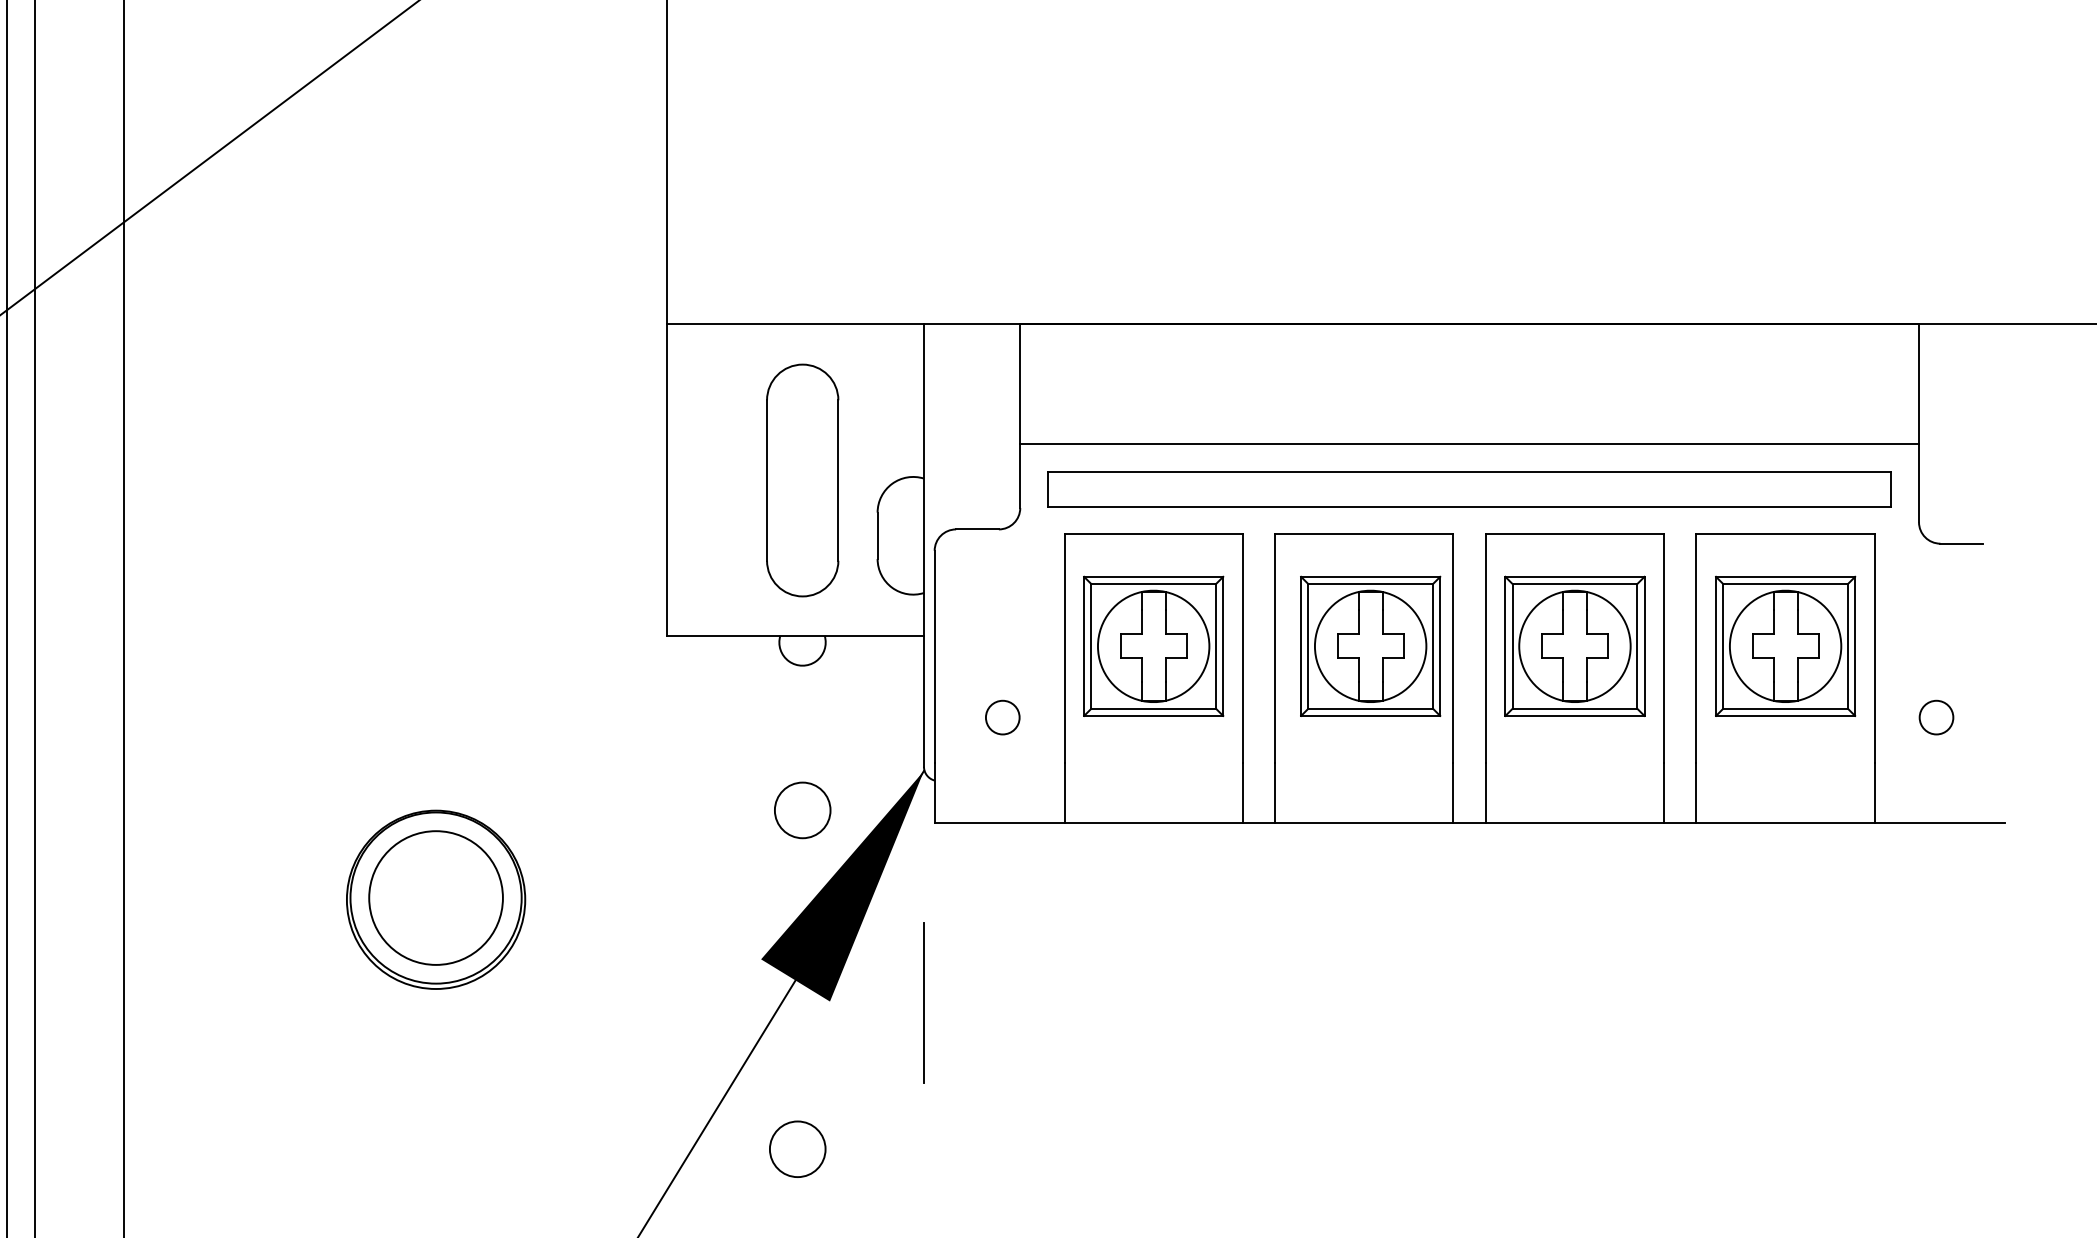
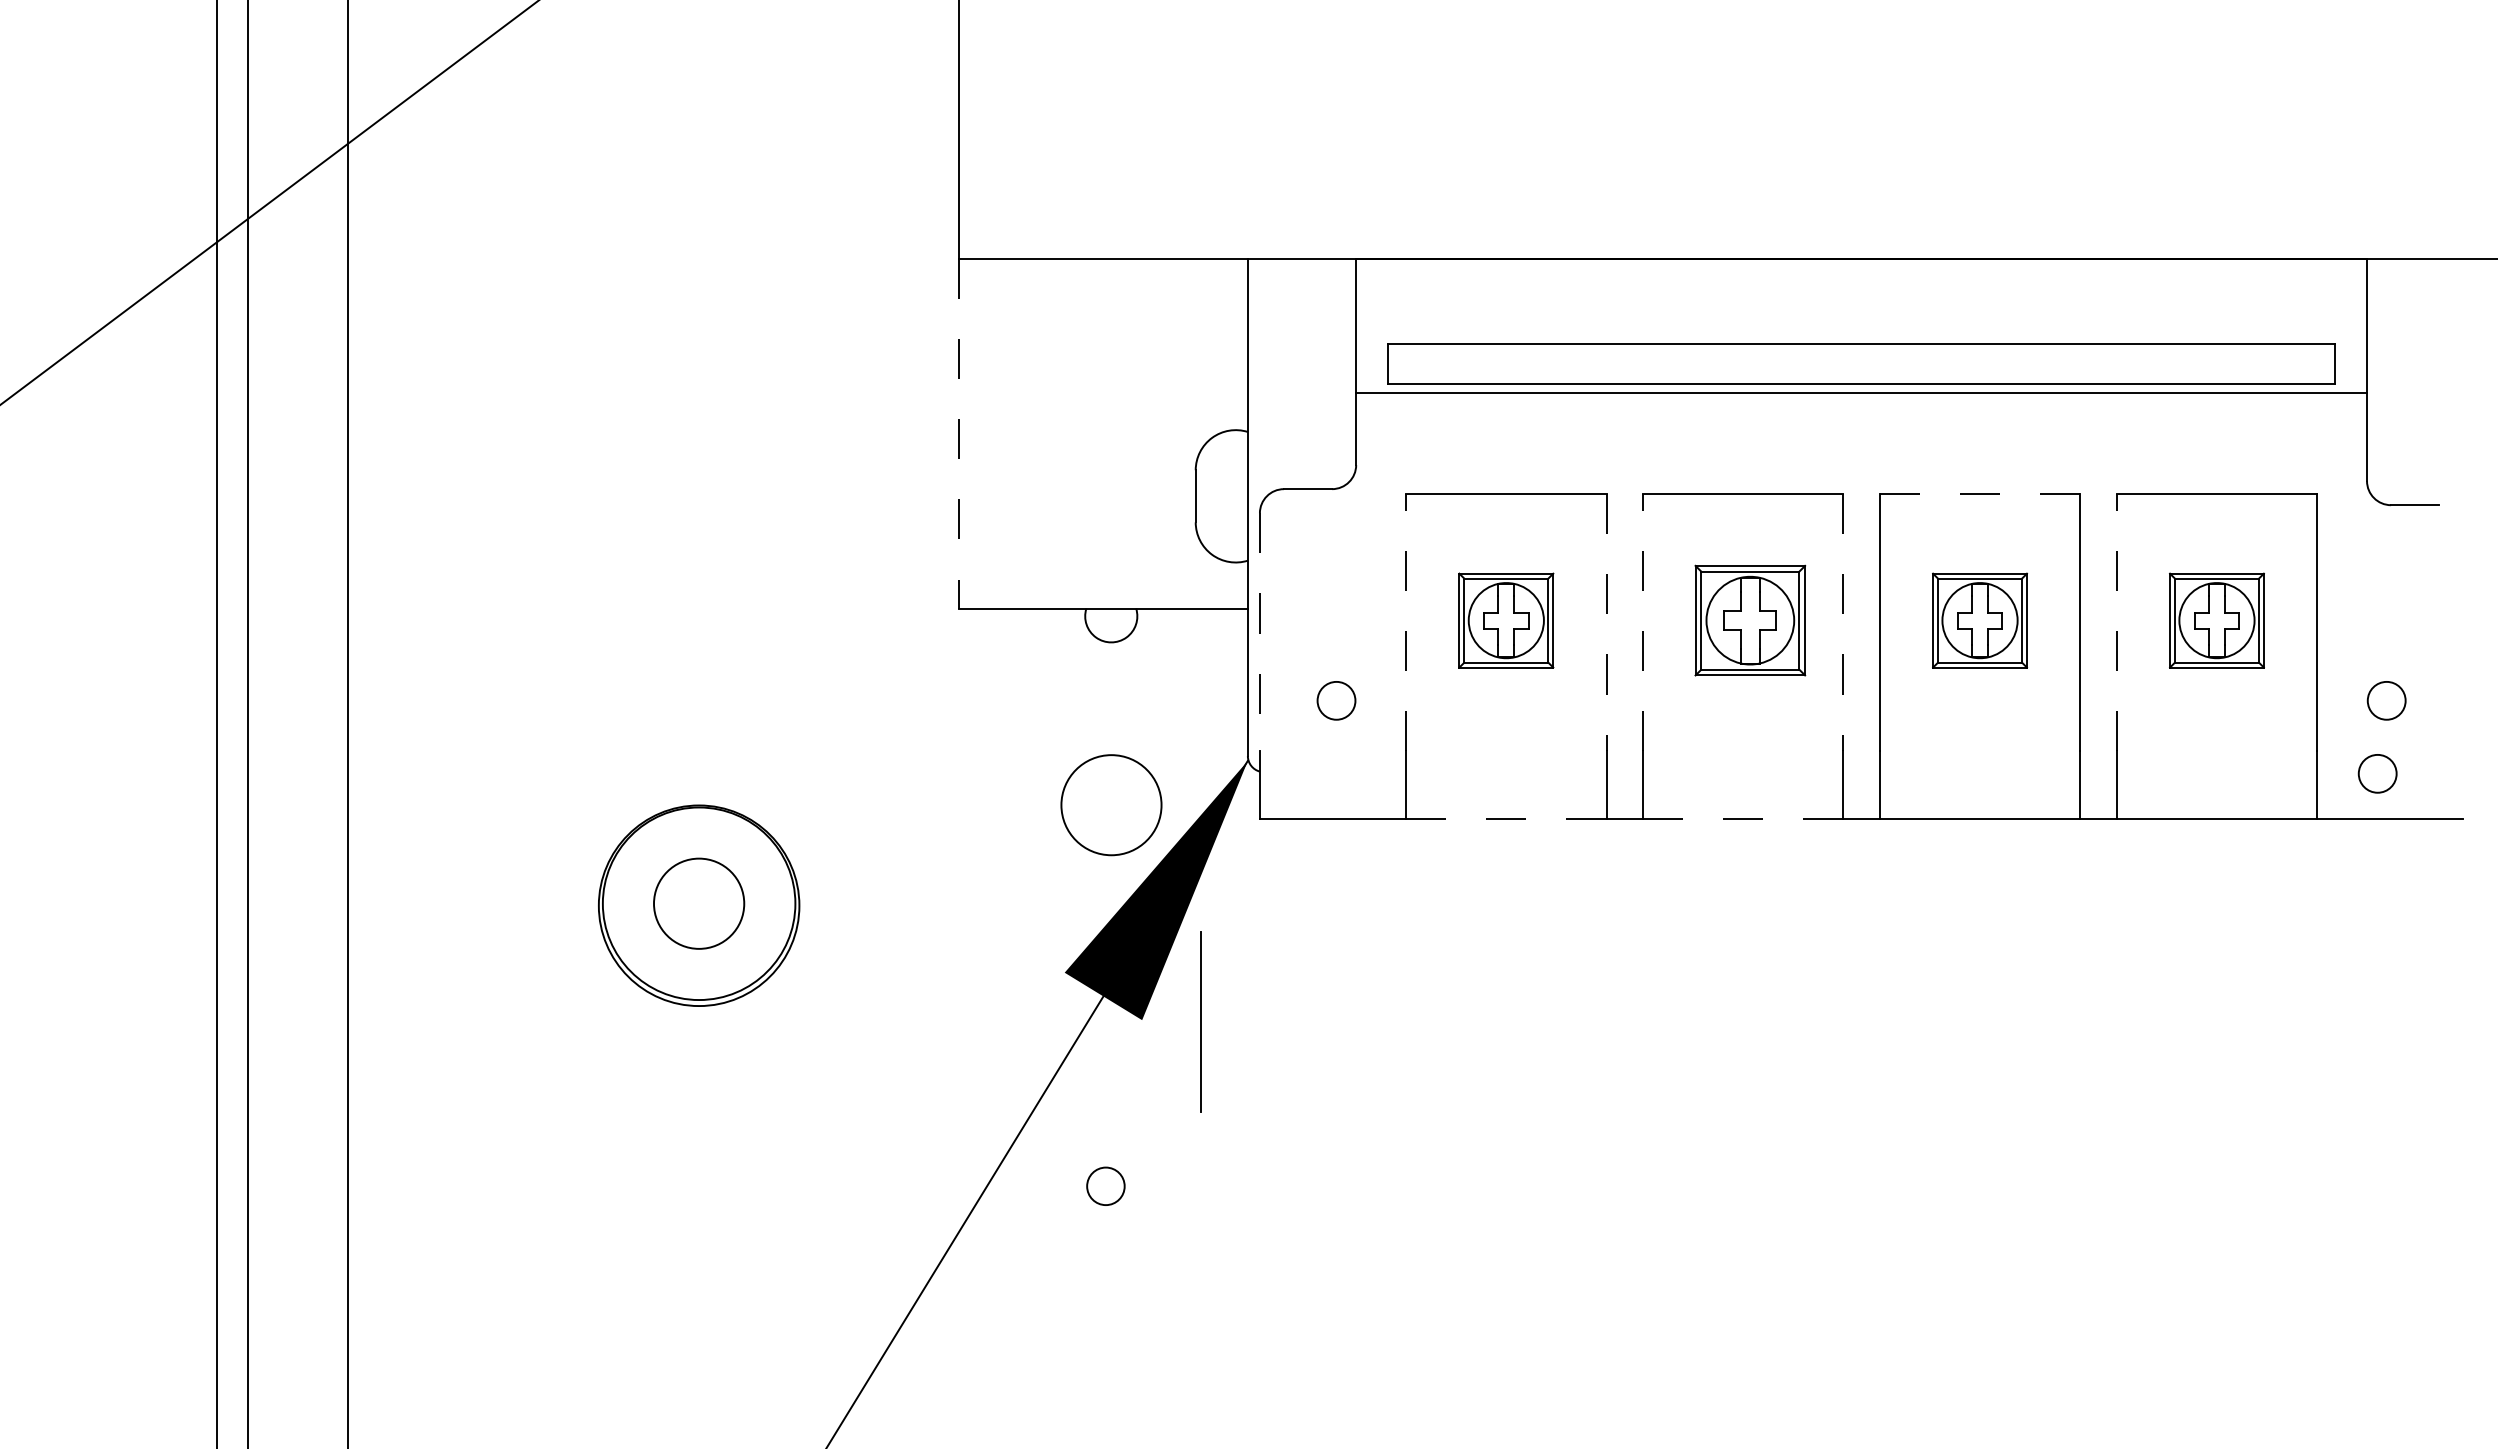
line: (667, 479) -> (959, 433), solid -> dashed
part: (802, 479) -> (1111, 433), removed
part: (1469, 488) -> (1861, 363), moved
line: (1575, 533) -> (1980, 493), solid -> dashed
part: (1153, 646) -> (1506, 620), size x0.6
part: (1370, 646) -> (1750, 620), size x0.7
part: (1574, 646) -> (1979, 620), size x0.6
part: (1785, 646) -> (2216, 620), size x0.6
line: (1064, 647) -> (1405, 622), solid -> dashed
line: (1242, 647) -> (1606, 622), solid -> dashed
line: (1274, 647) -> (1642, 622), solid -> dashed
line: (1453, 647) -> (1843, 622), solid -> dashed
line: (1696, 647) -> (2116, 622), solid -> dashed
line: (934, 656) -> (1259, 632), solid -> dashed
circle: (1928, 782) -> (2377, 773), added
circle: (802, 809) -> (1111, 804), size x1.6
line: (1153, 823) -> (1505, 819), solid -> dashed
line: (1363, 823) -> (1742, 819), solid -> dashed
circle: (435, 897) -> (698, 903), size x0.6
line: (923, 1002) -> (1200, 1021), moved
circle: (797, 1149) -> (1105, 1186), size x0.6

